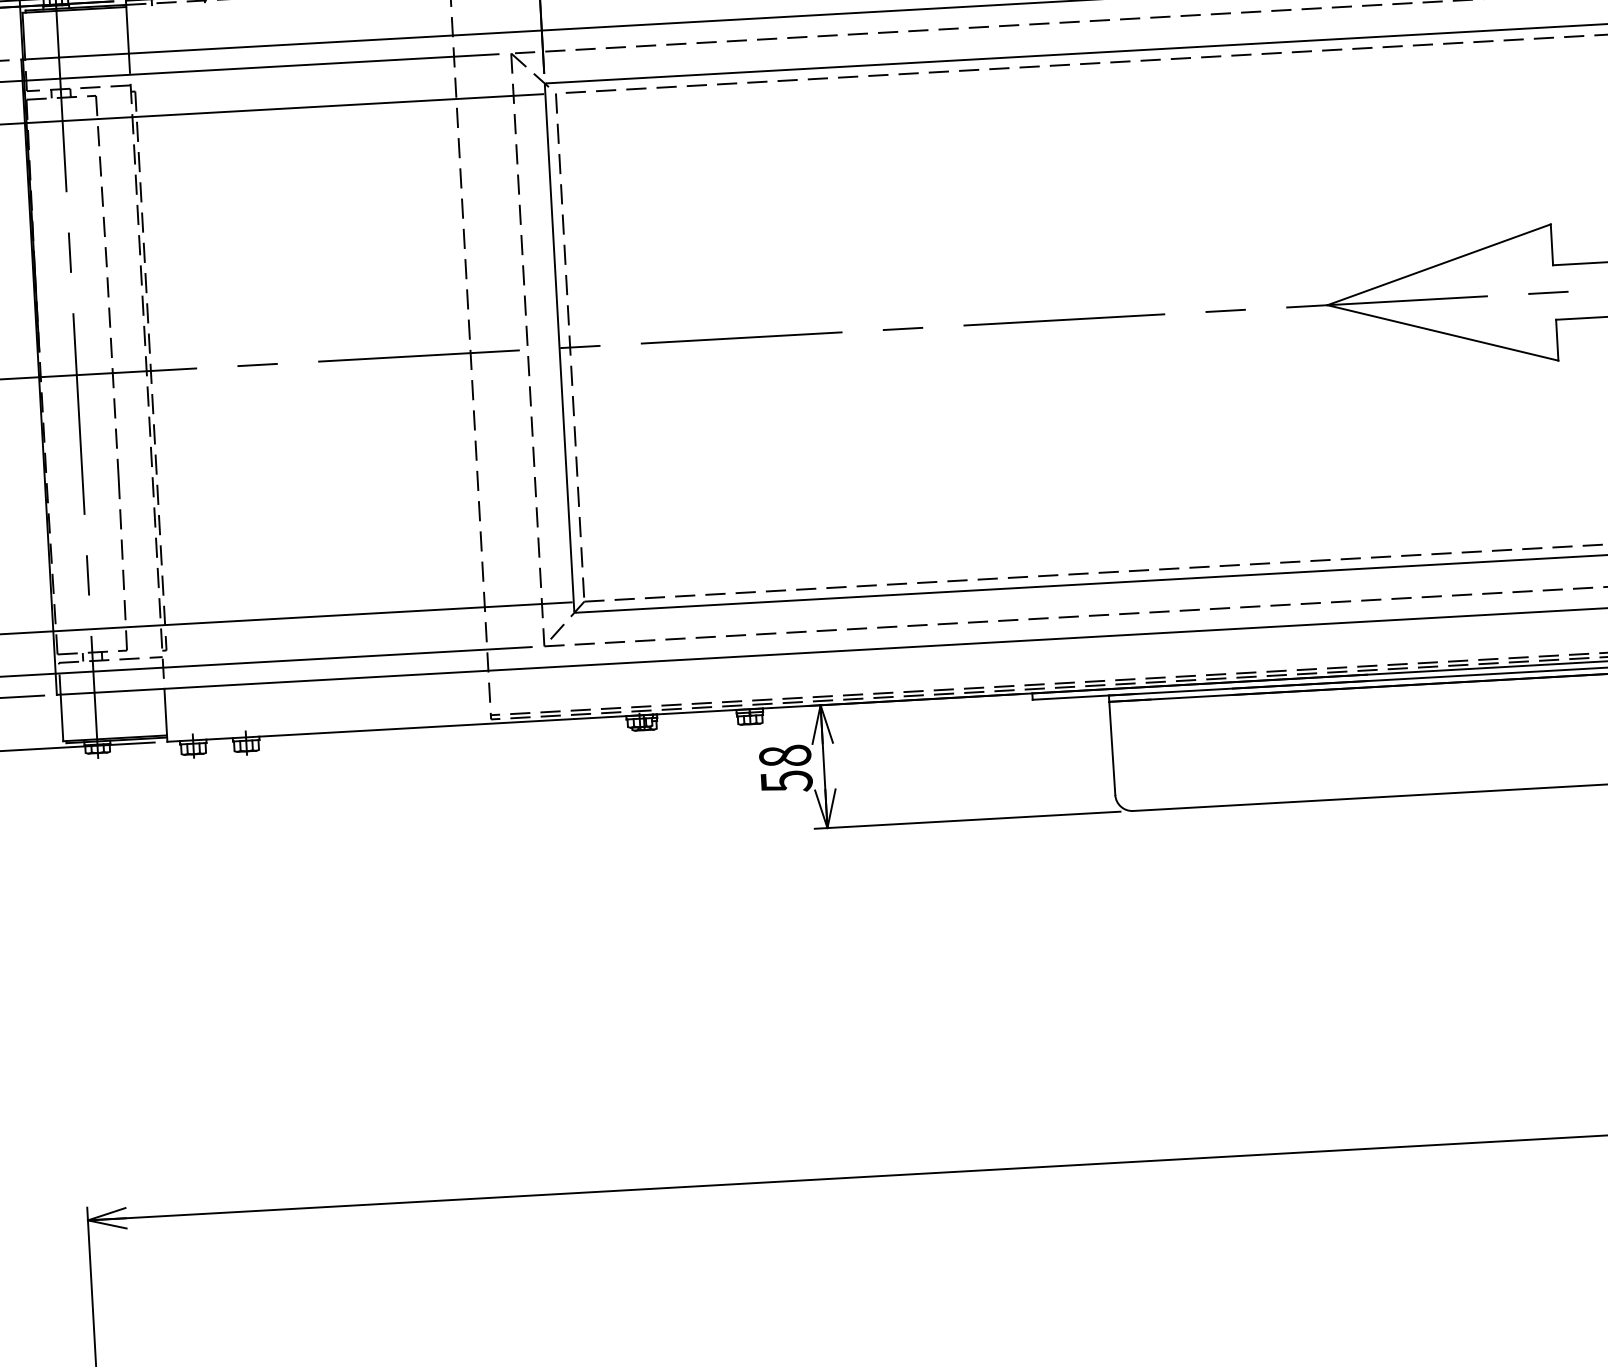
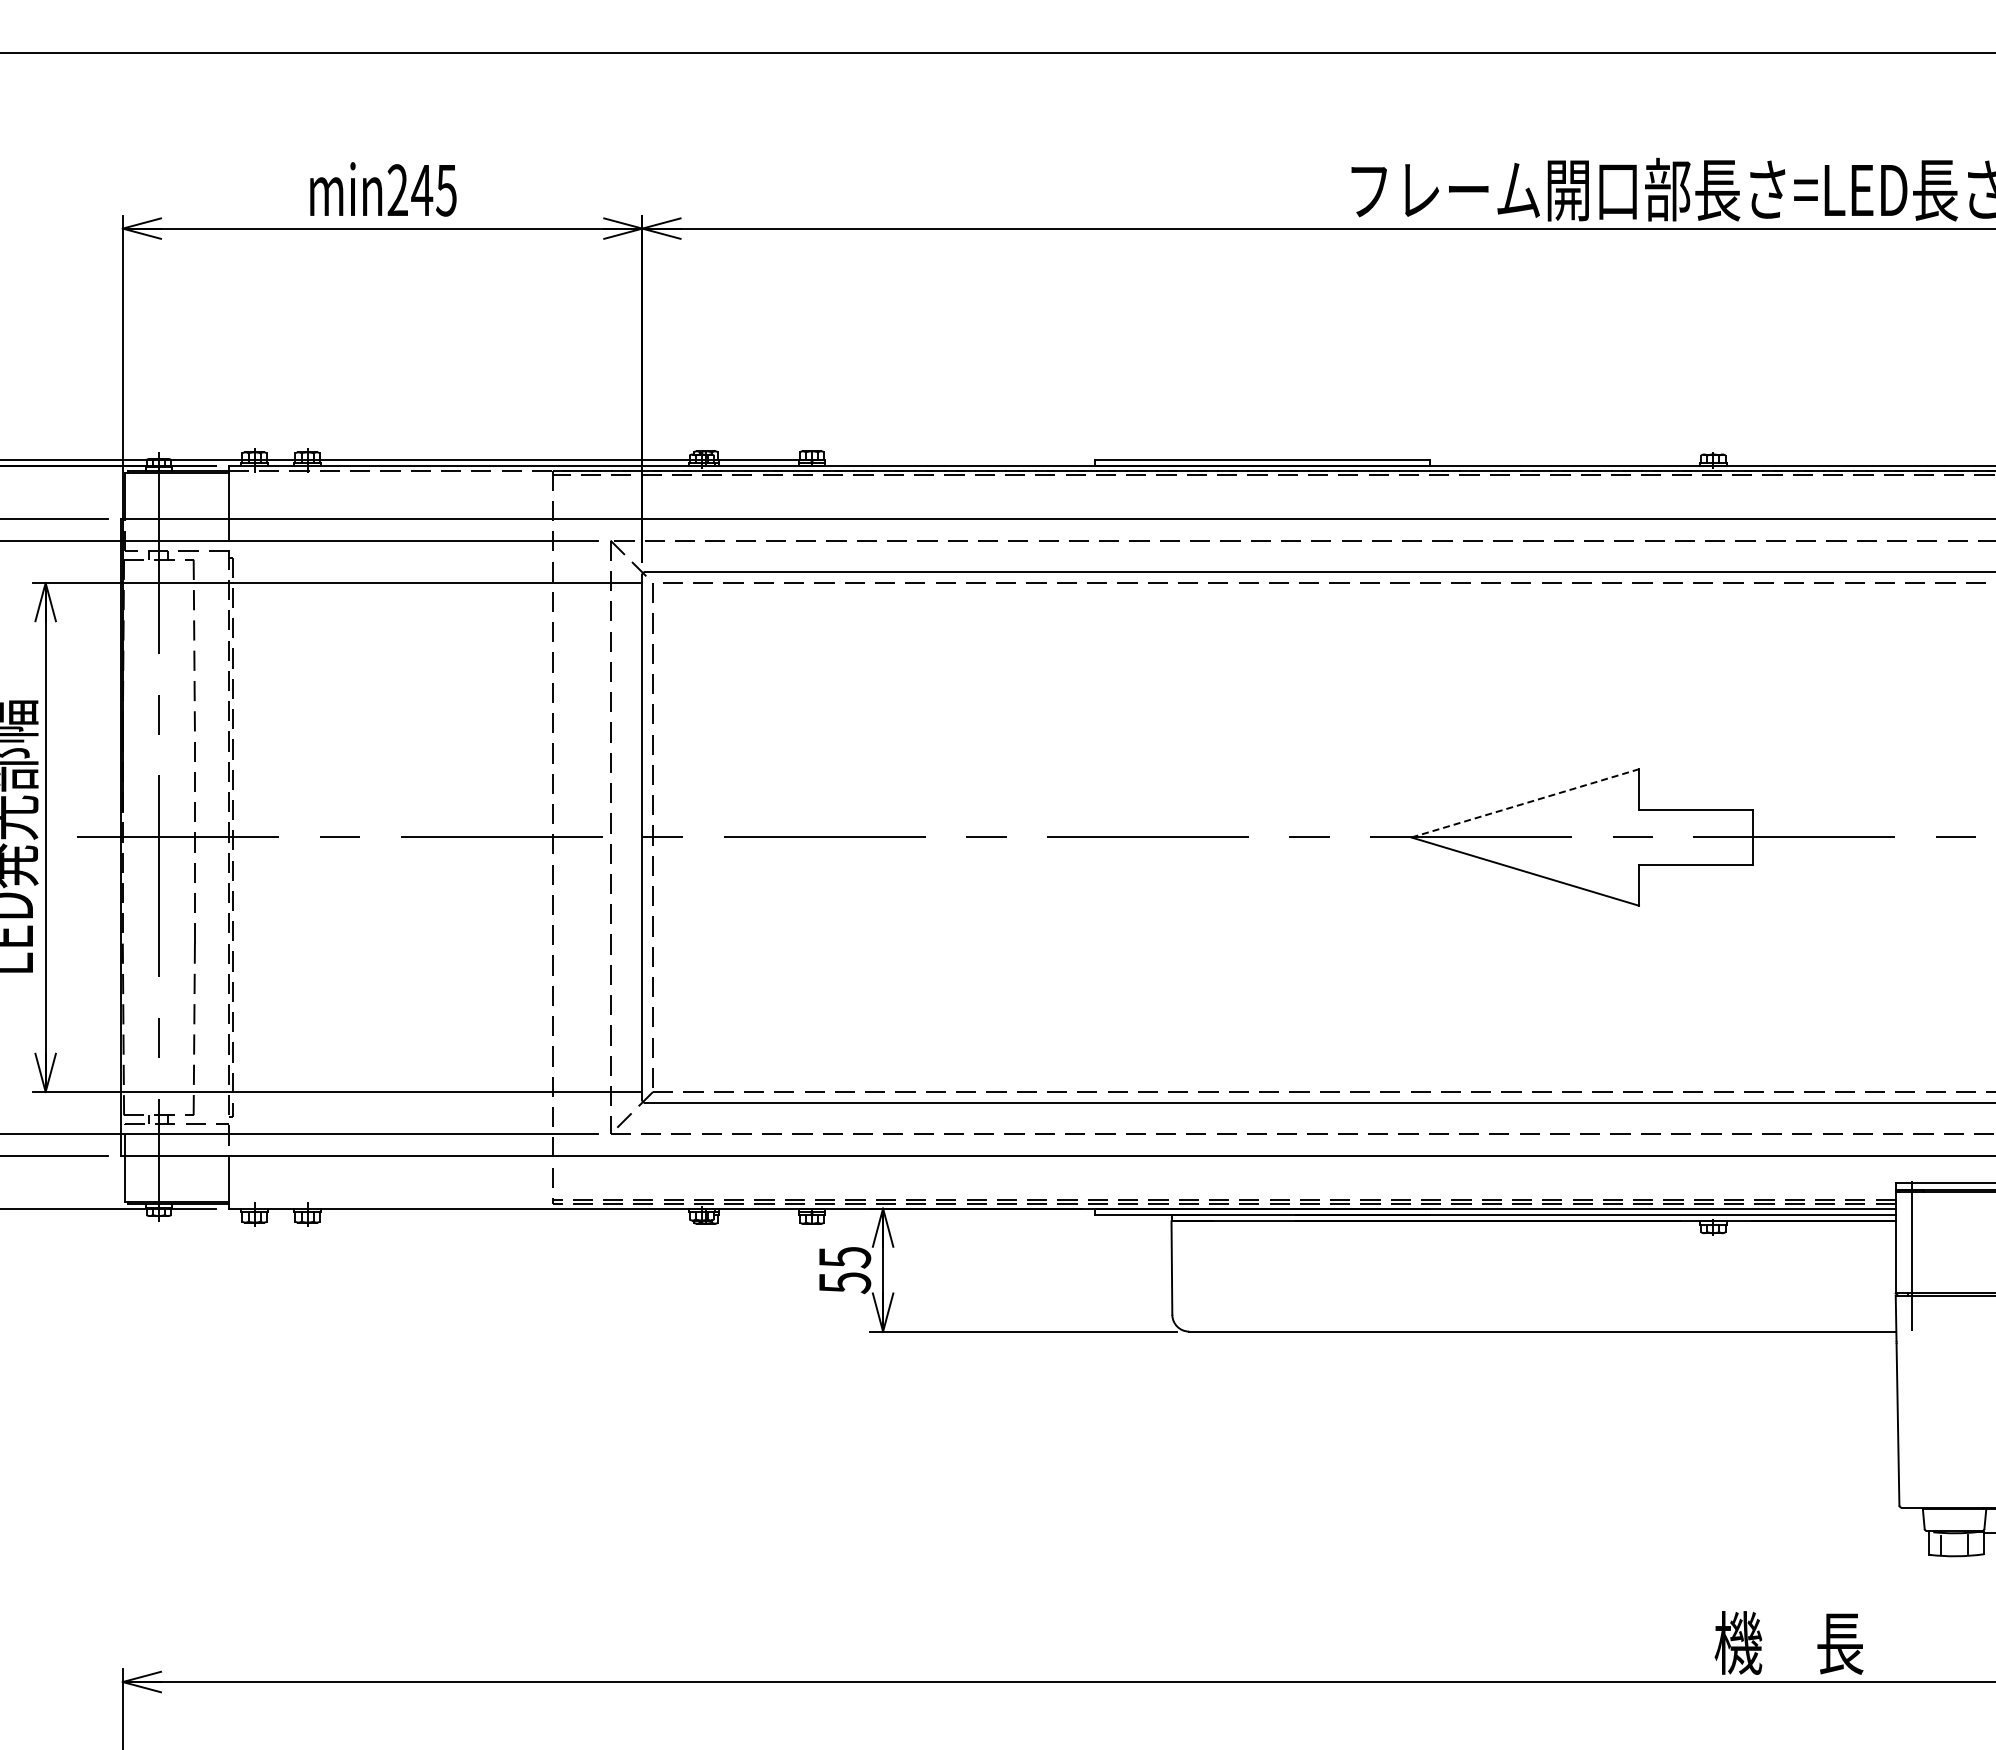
line: (1439, 264) -> (1525, 803), solid -> dashed
text: (784, 756) -> (844, 1257), 58 -> 55

